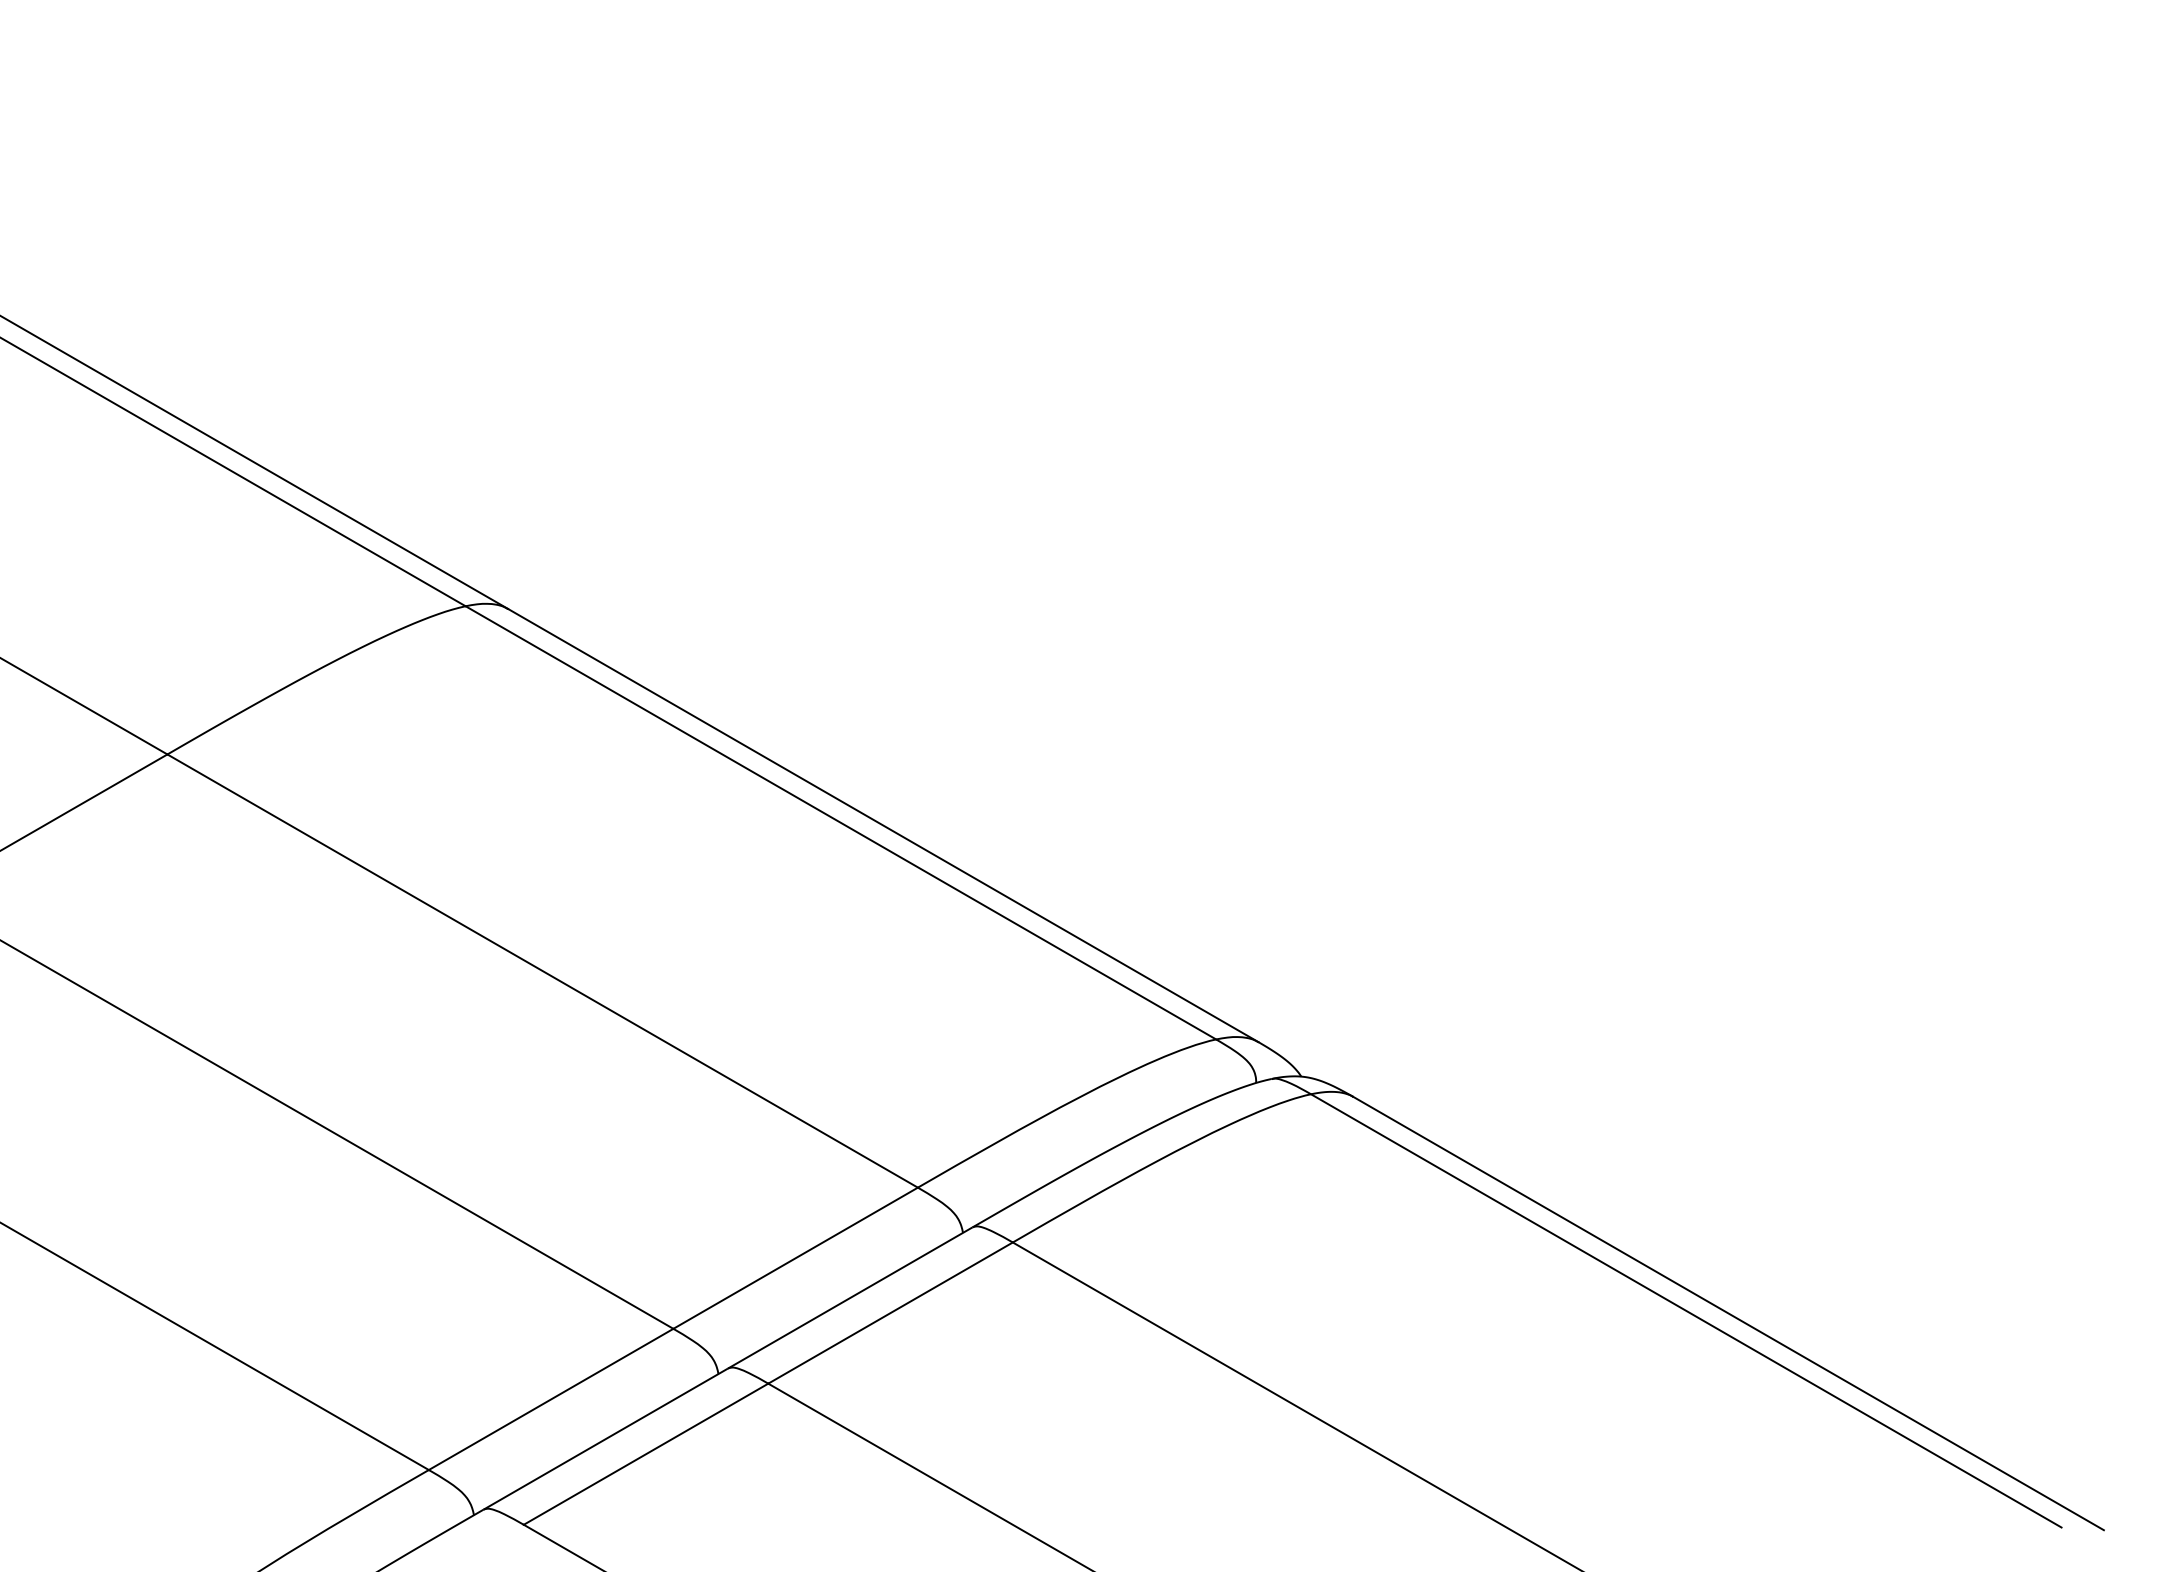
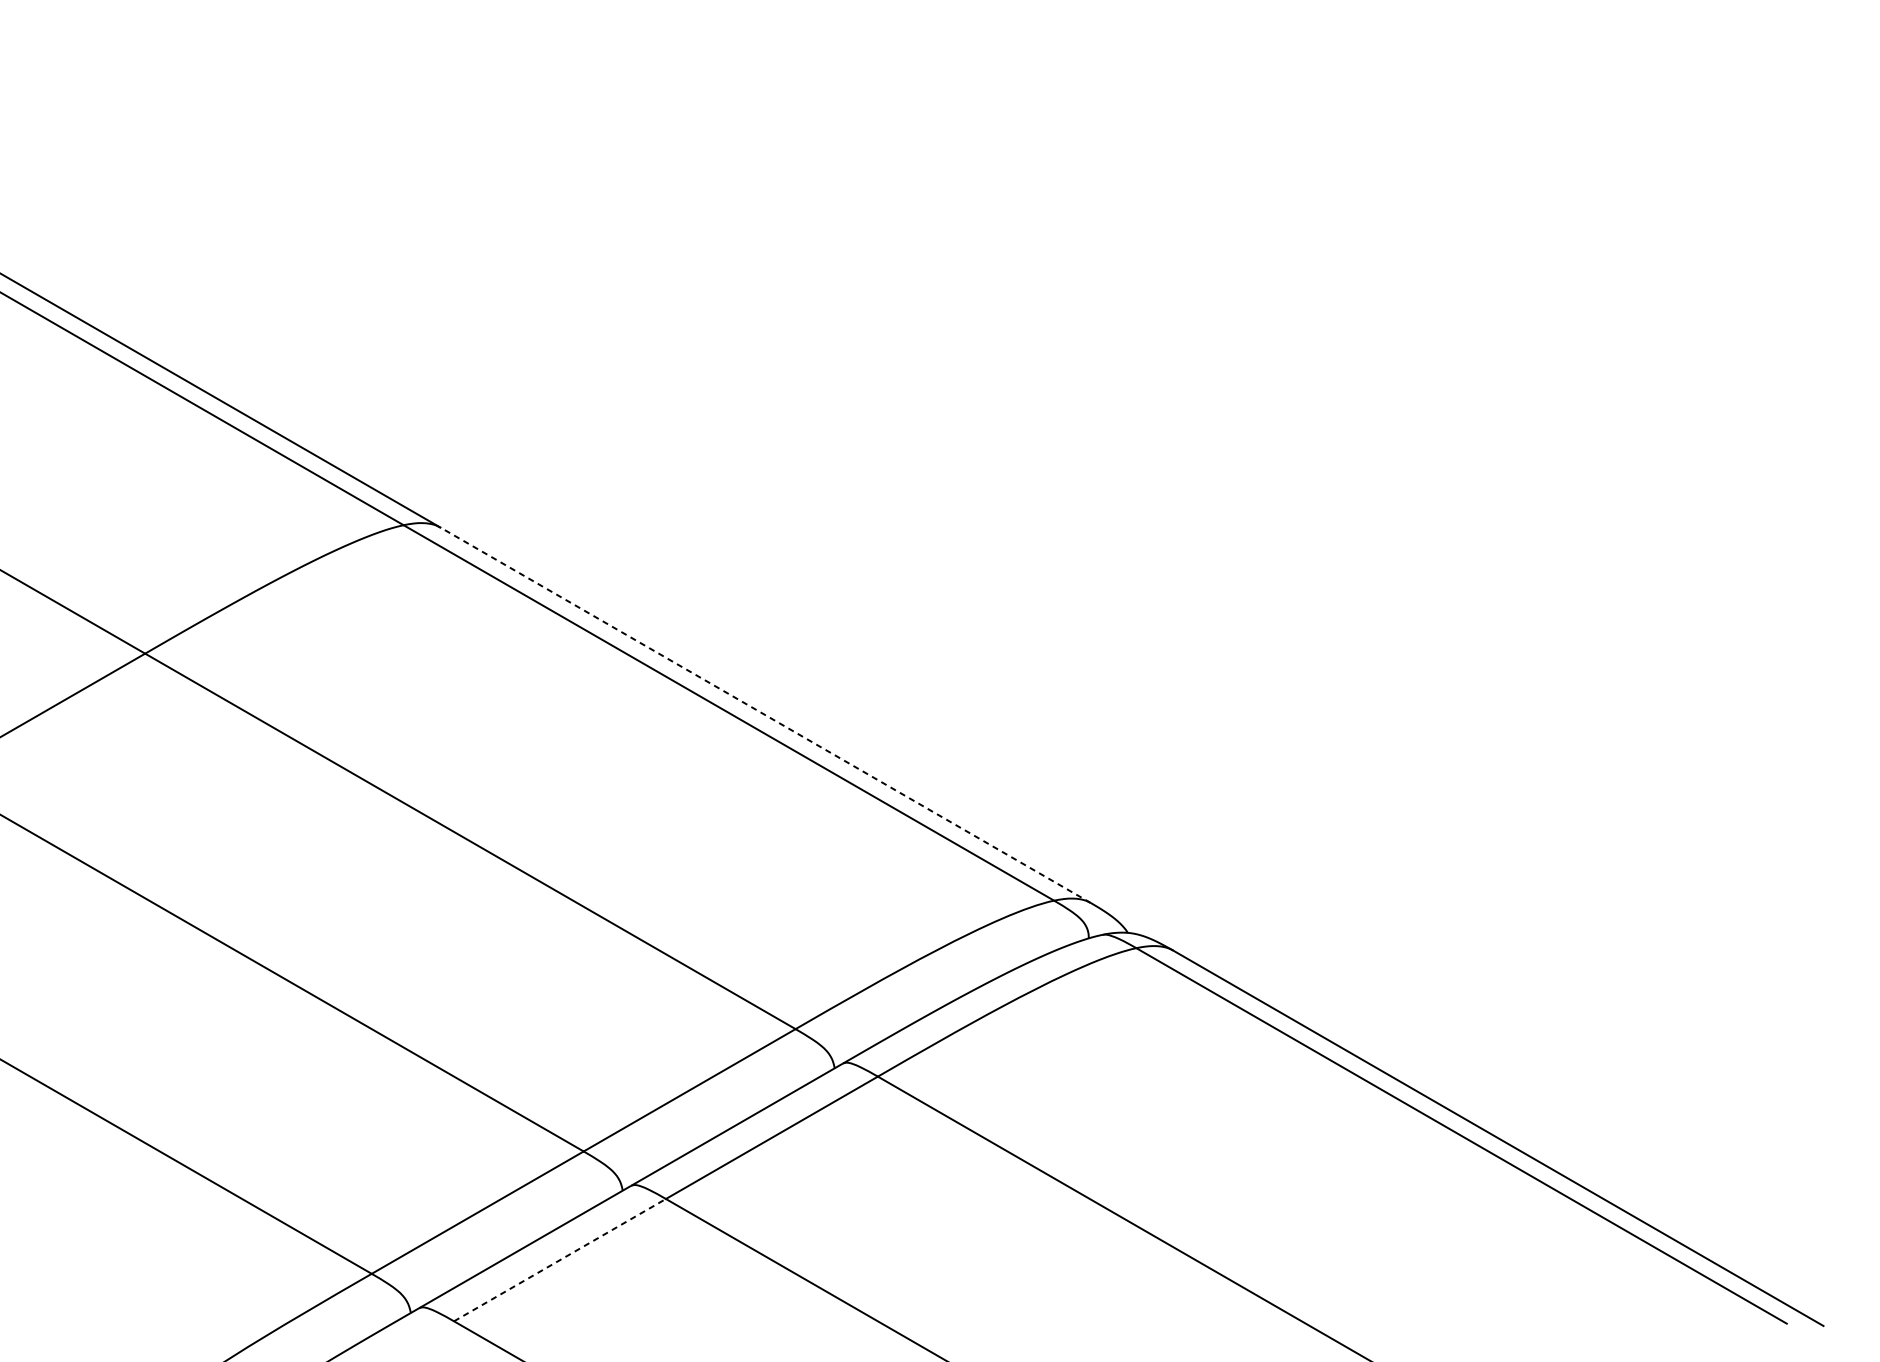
line: (882, 825) -> (764, 715), solid -> dashed
line: (646, 1453) -> (560, 1259), solid -> dashed

